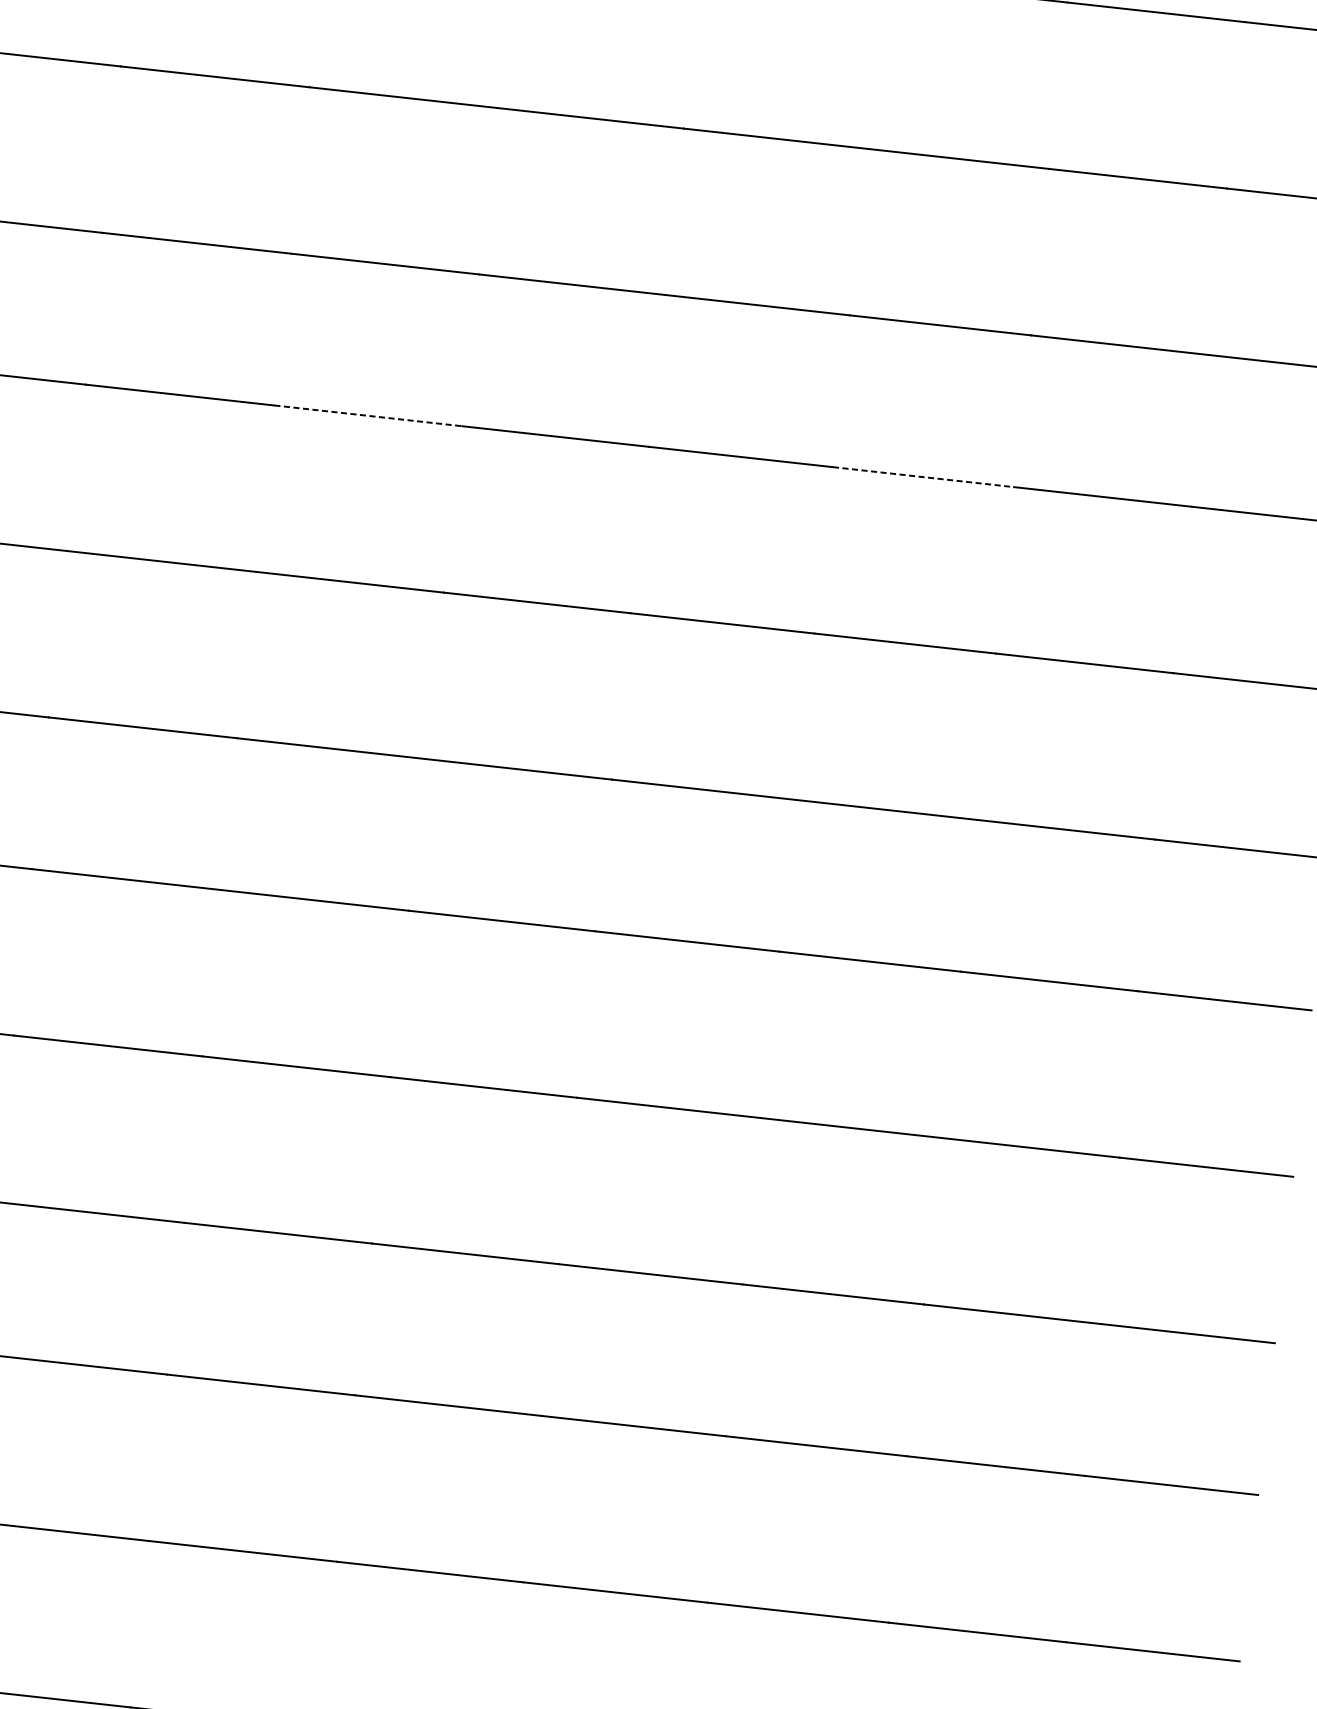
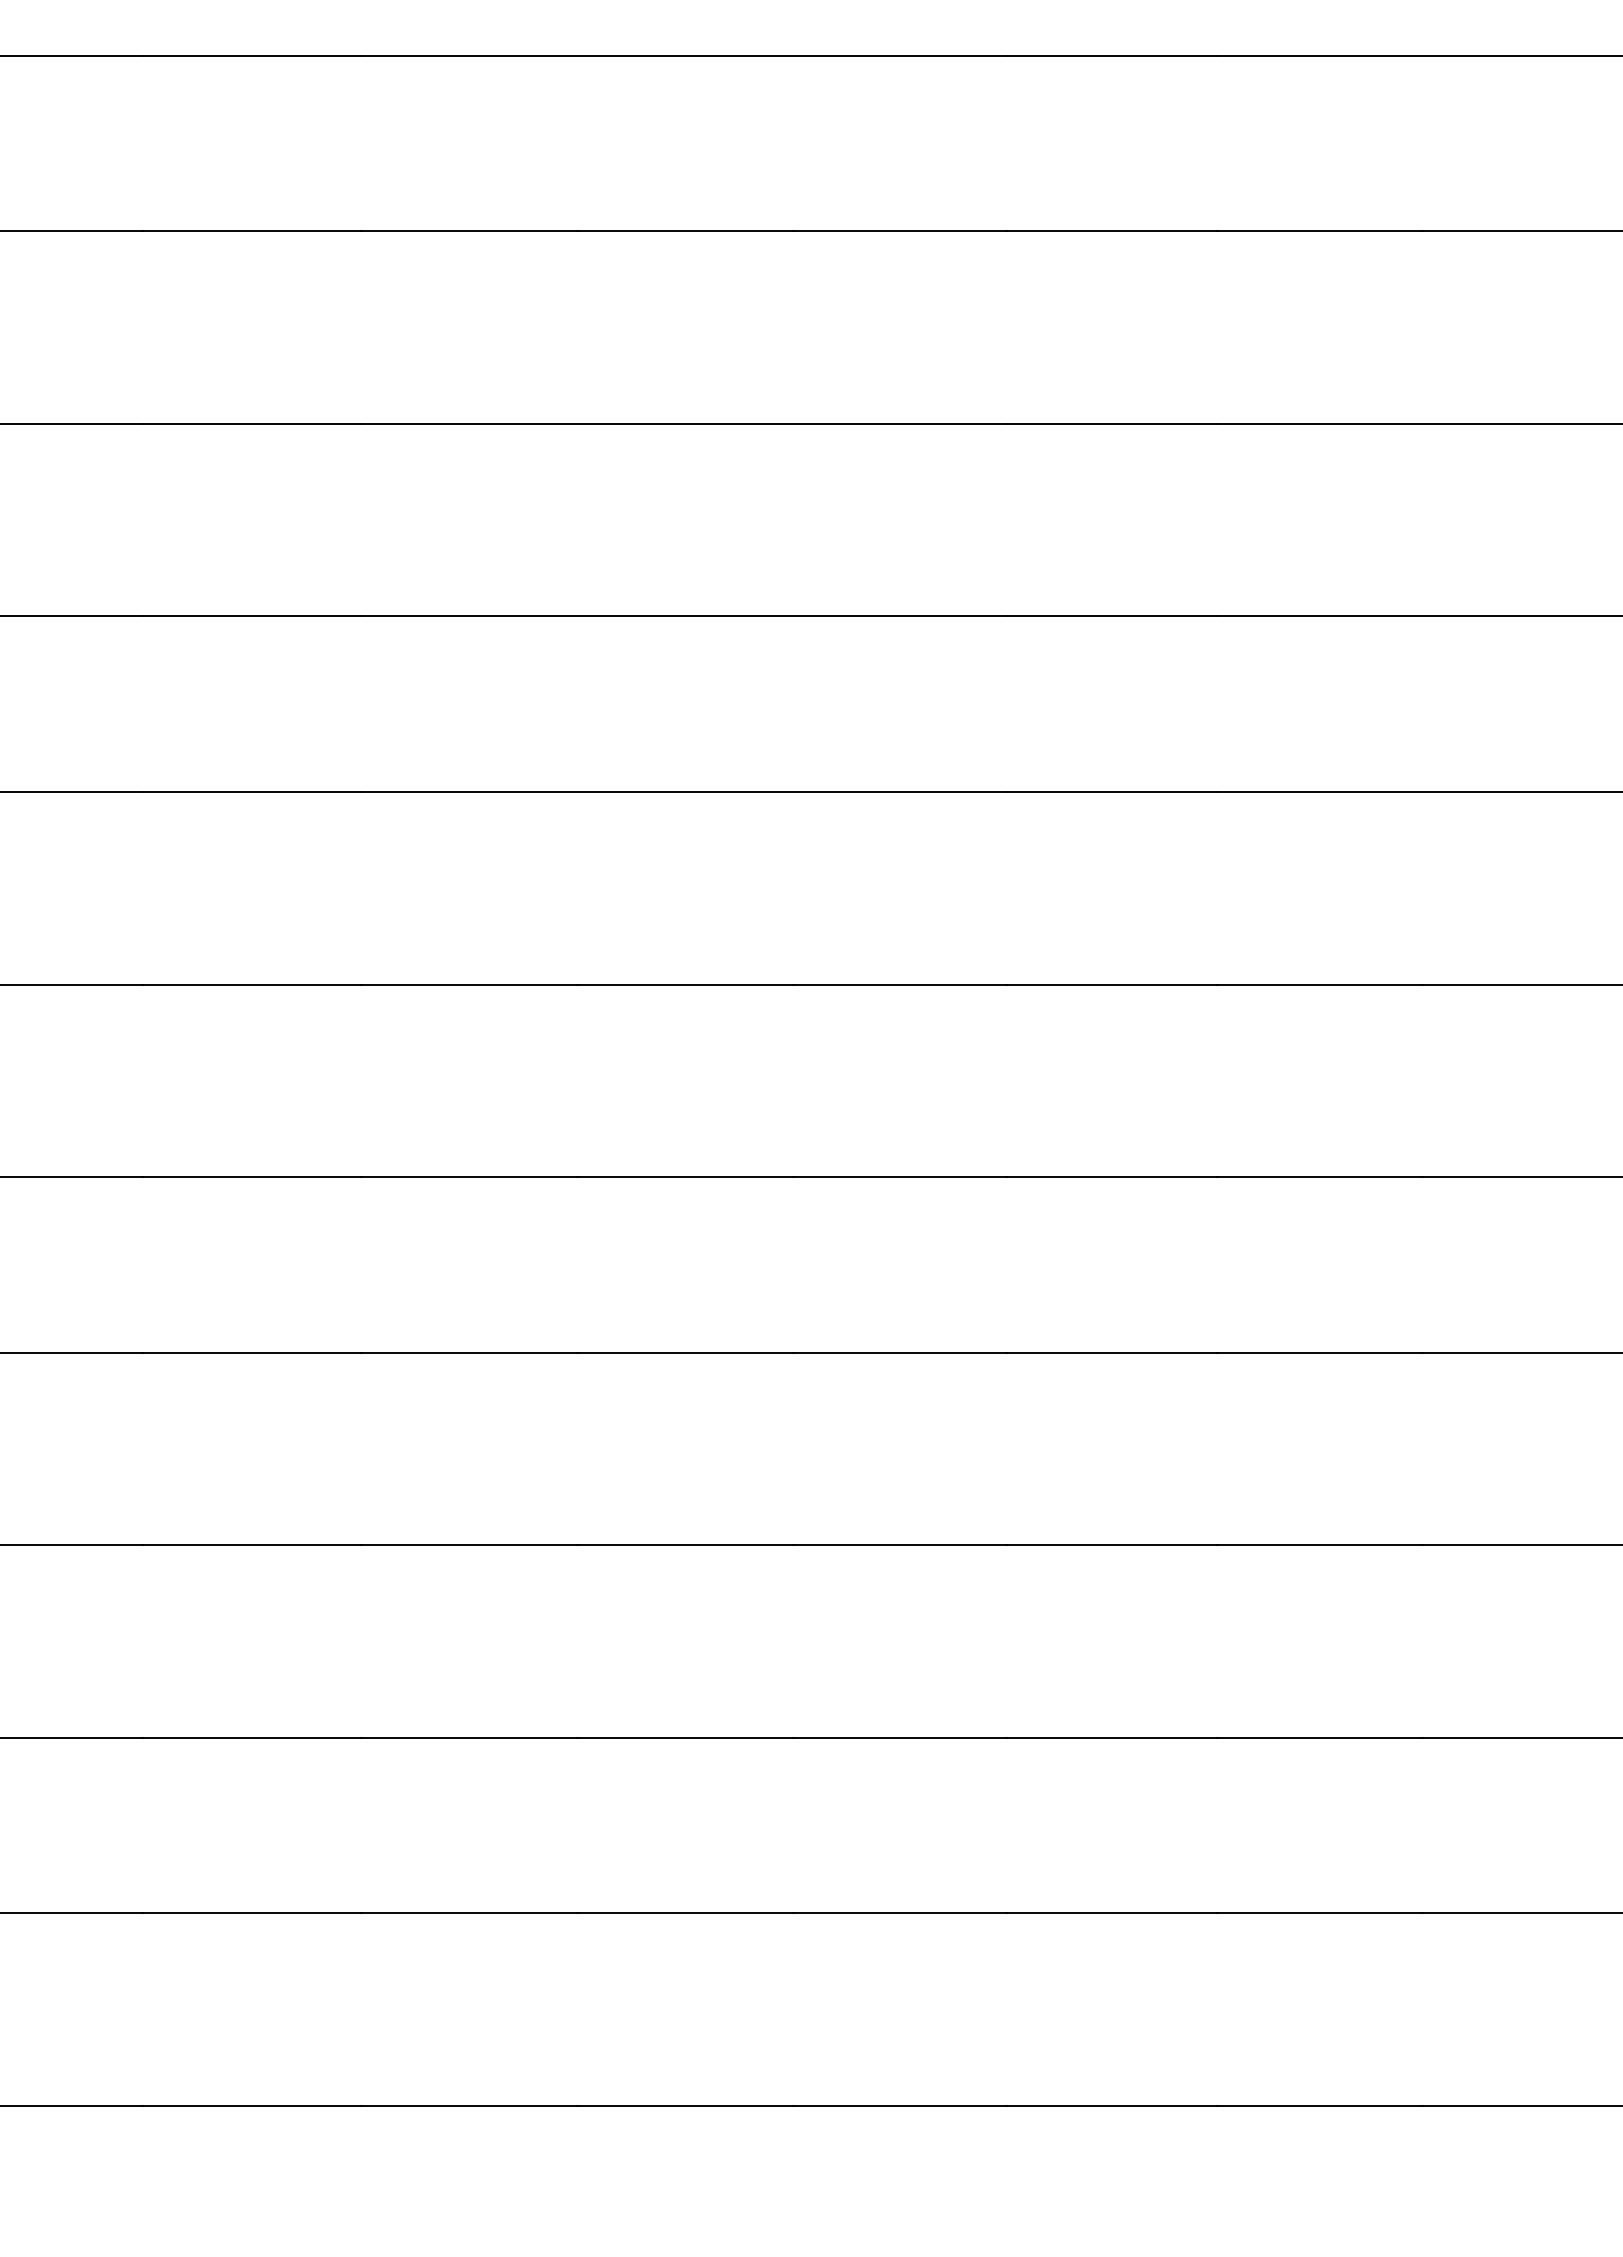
line: (368, 416) -> (469, 792), dashed -> solid
line: (923, 477) -> (1111, 792), dashed -> solid

